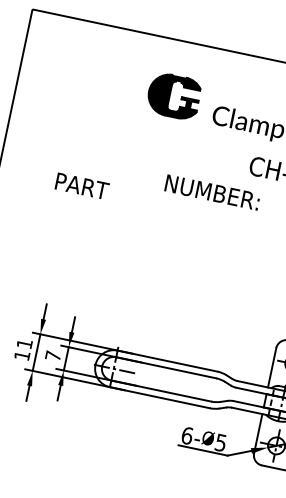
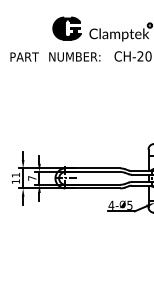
text: (82, 185) -> (24, 56), moved
text: (212, 191) -> (74, 56), moved
text: (187, 434) -> (111, 204), 6- -> 4-

